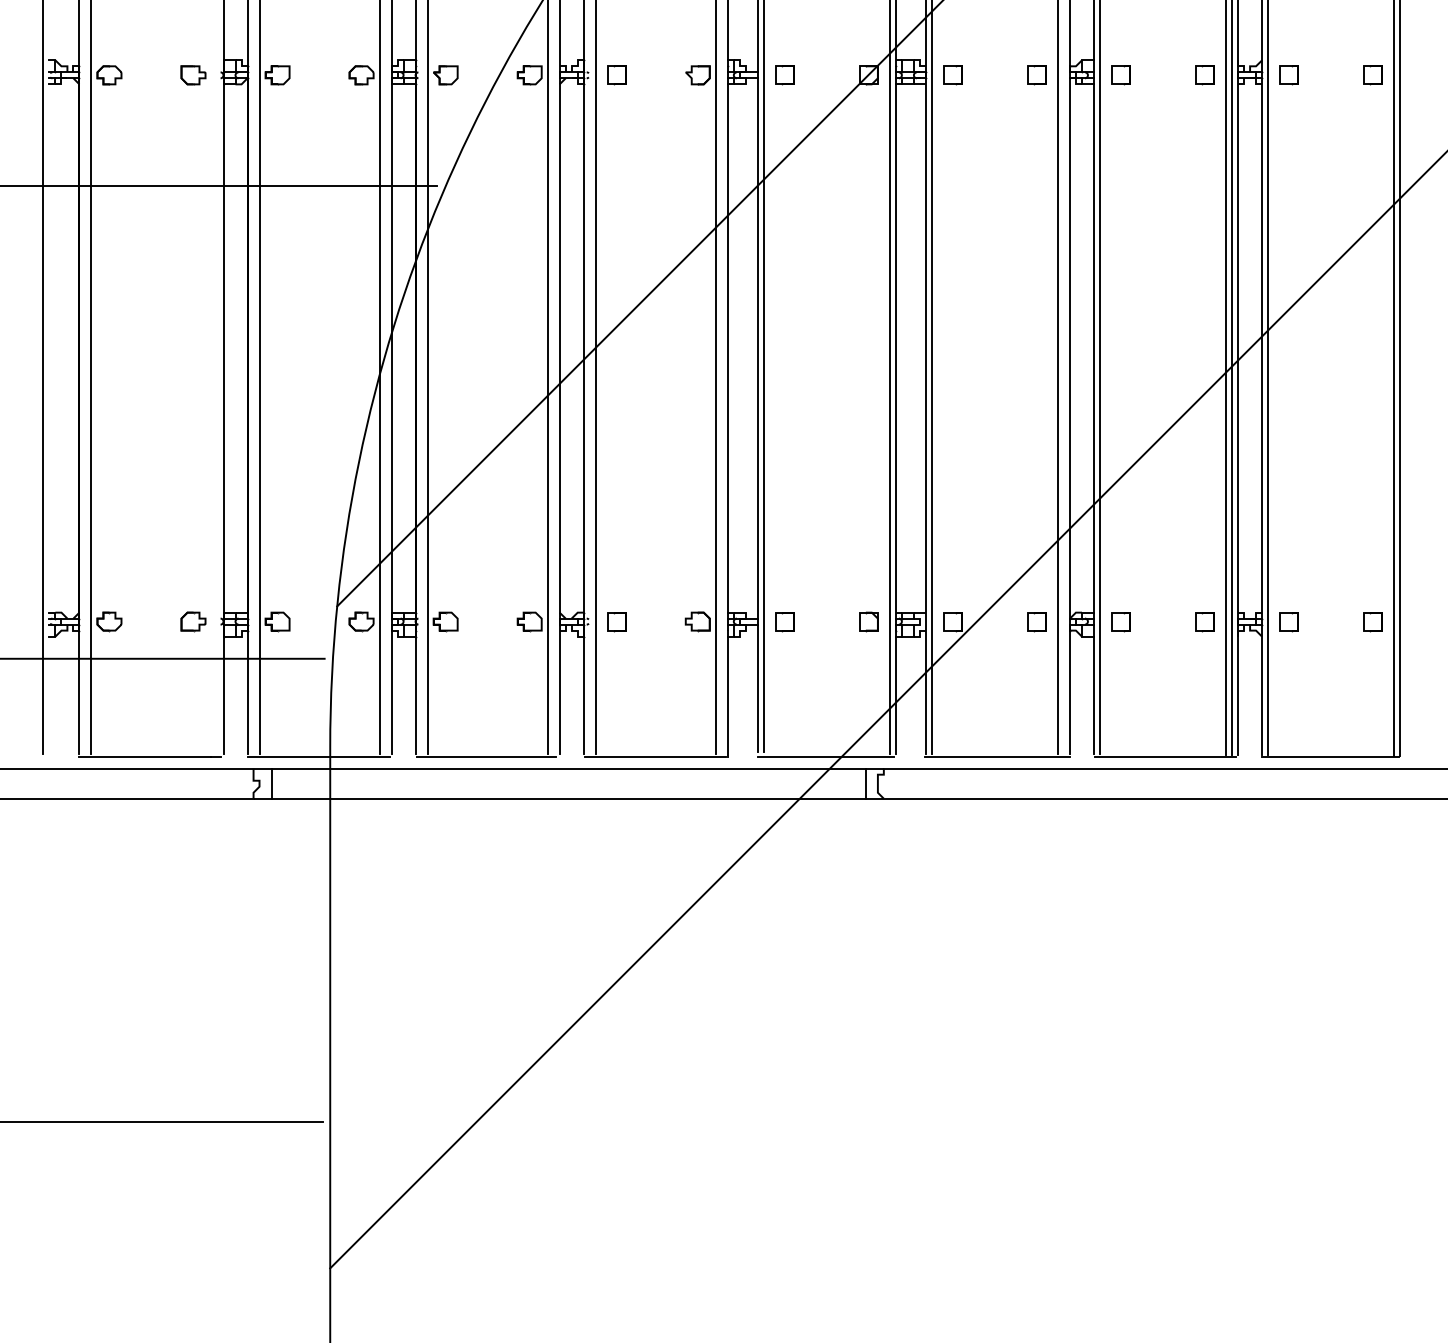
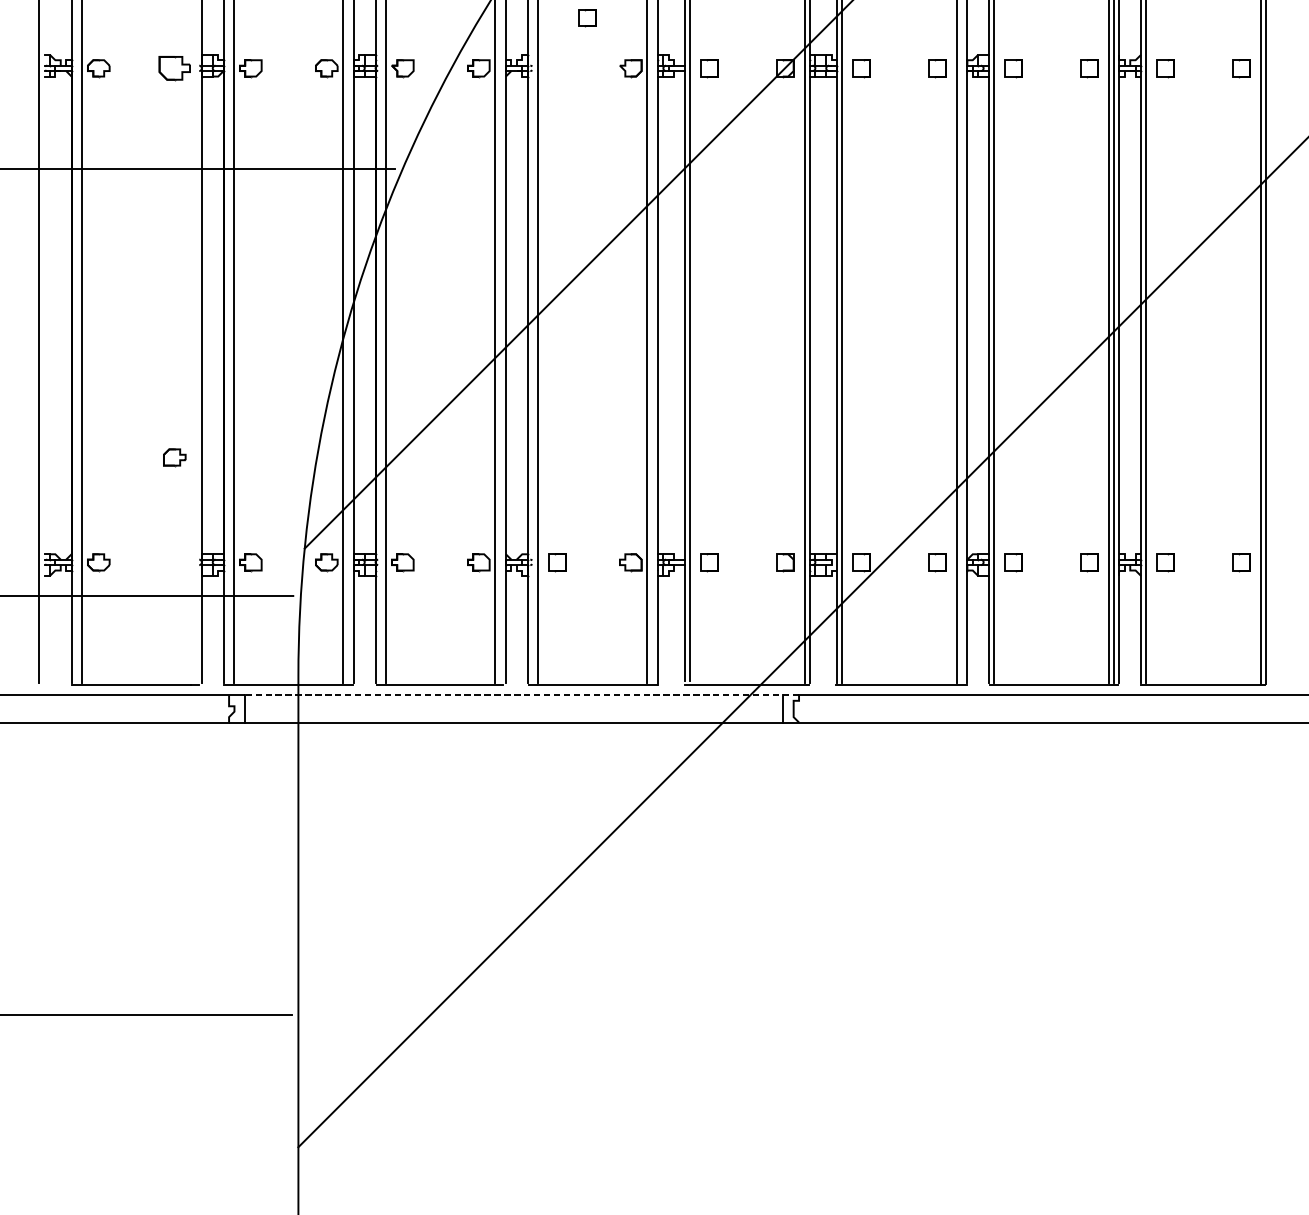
part: (193, 75) -> (174, 68), size x1.4
part: (616, 75) -> (587, 17), moved
part: (193, 621) -> (174, 457), moved
line: (578, 768) -> (522, 695), solid -> dashed

